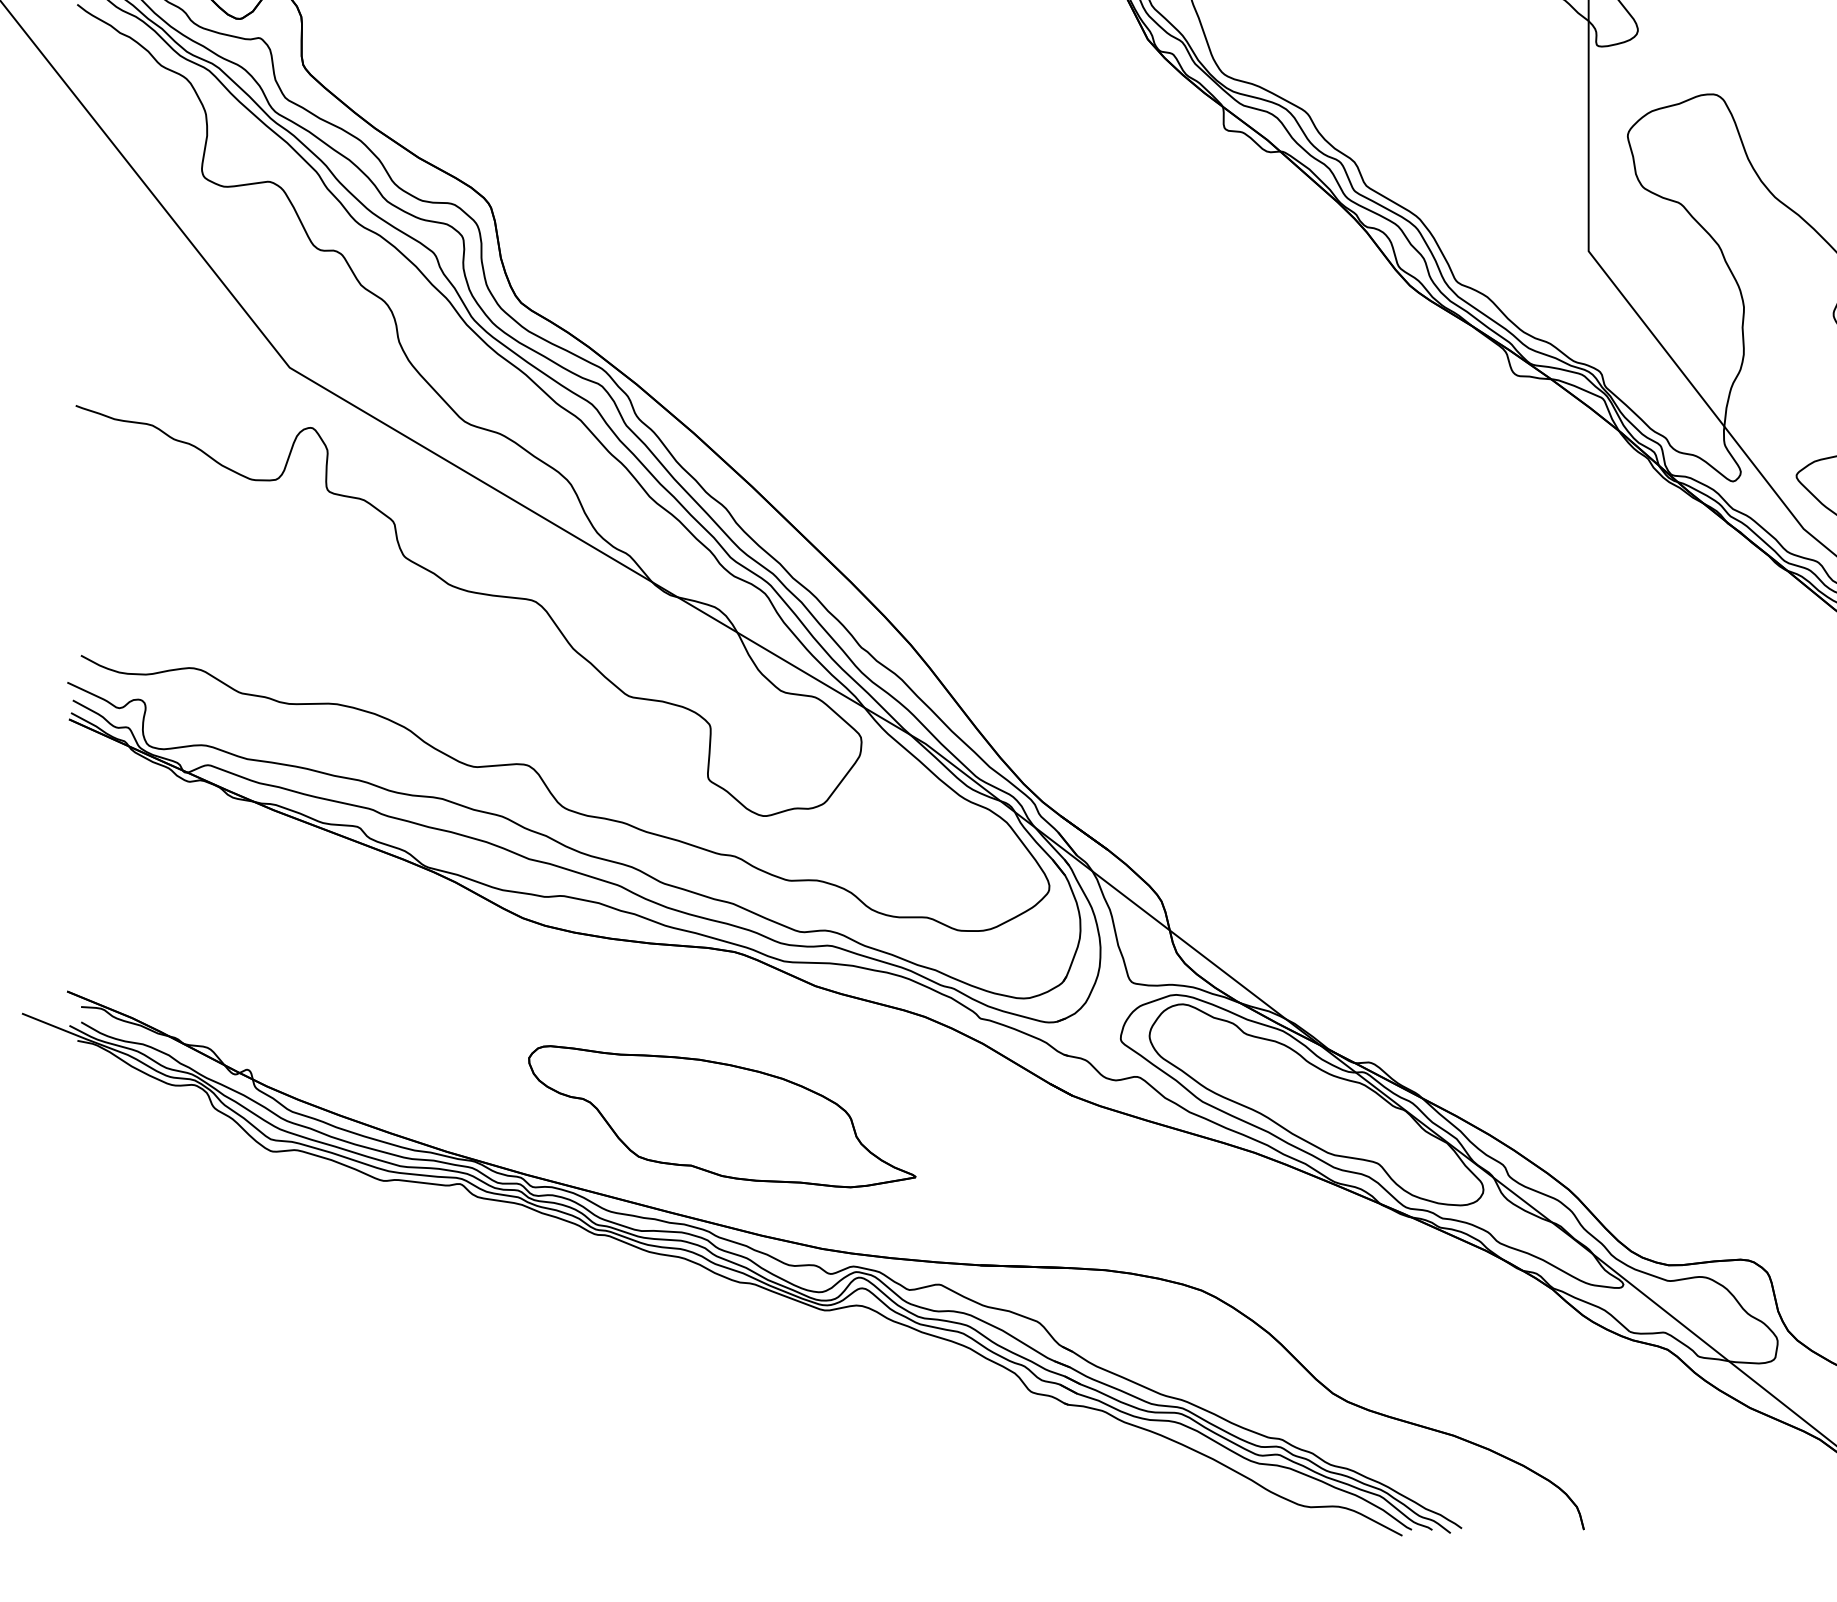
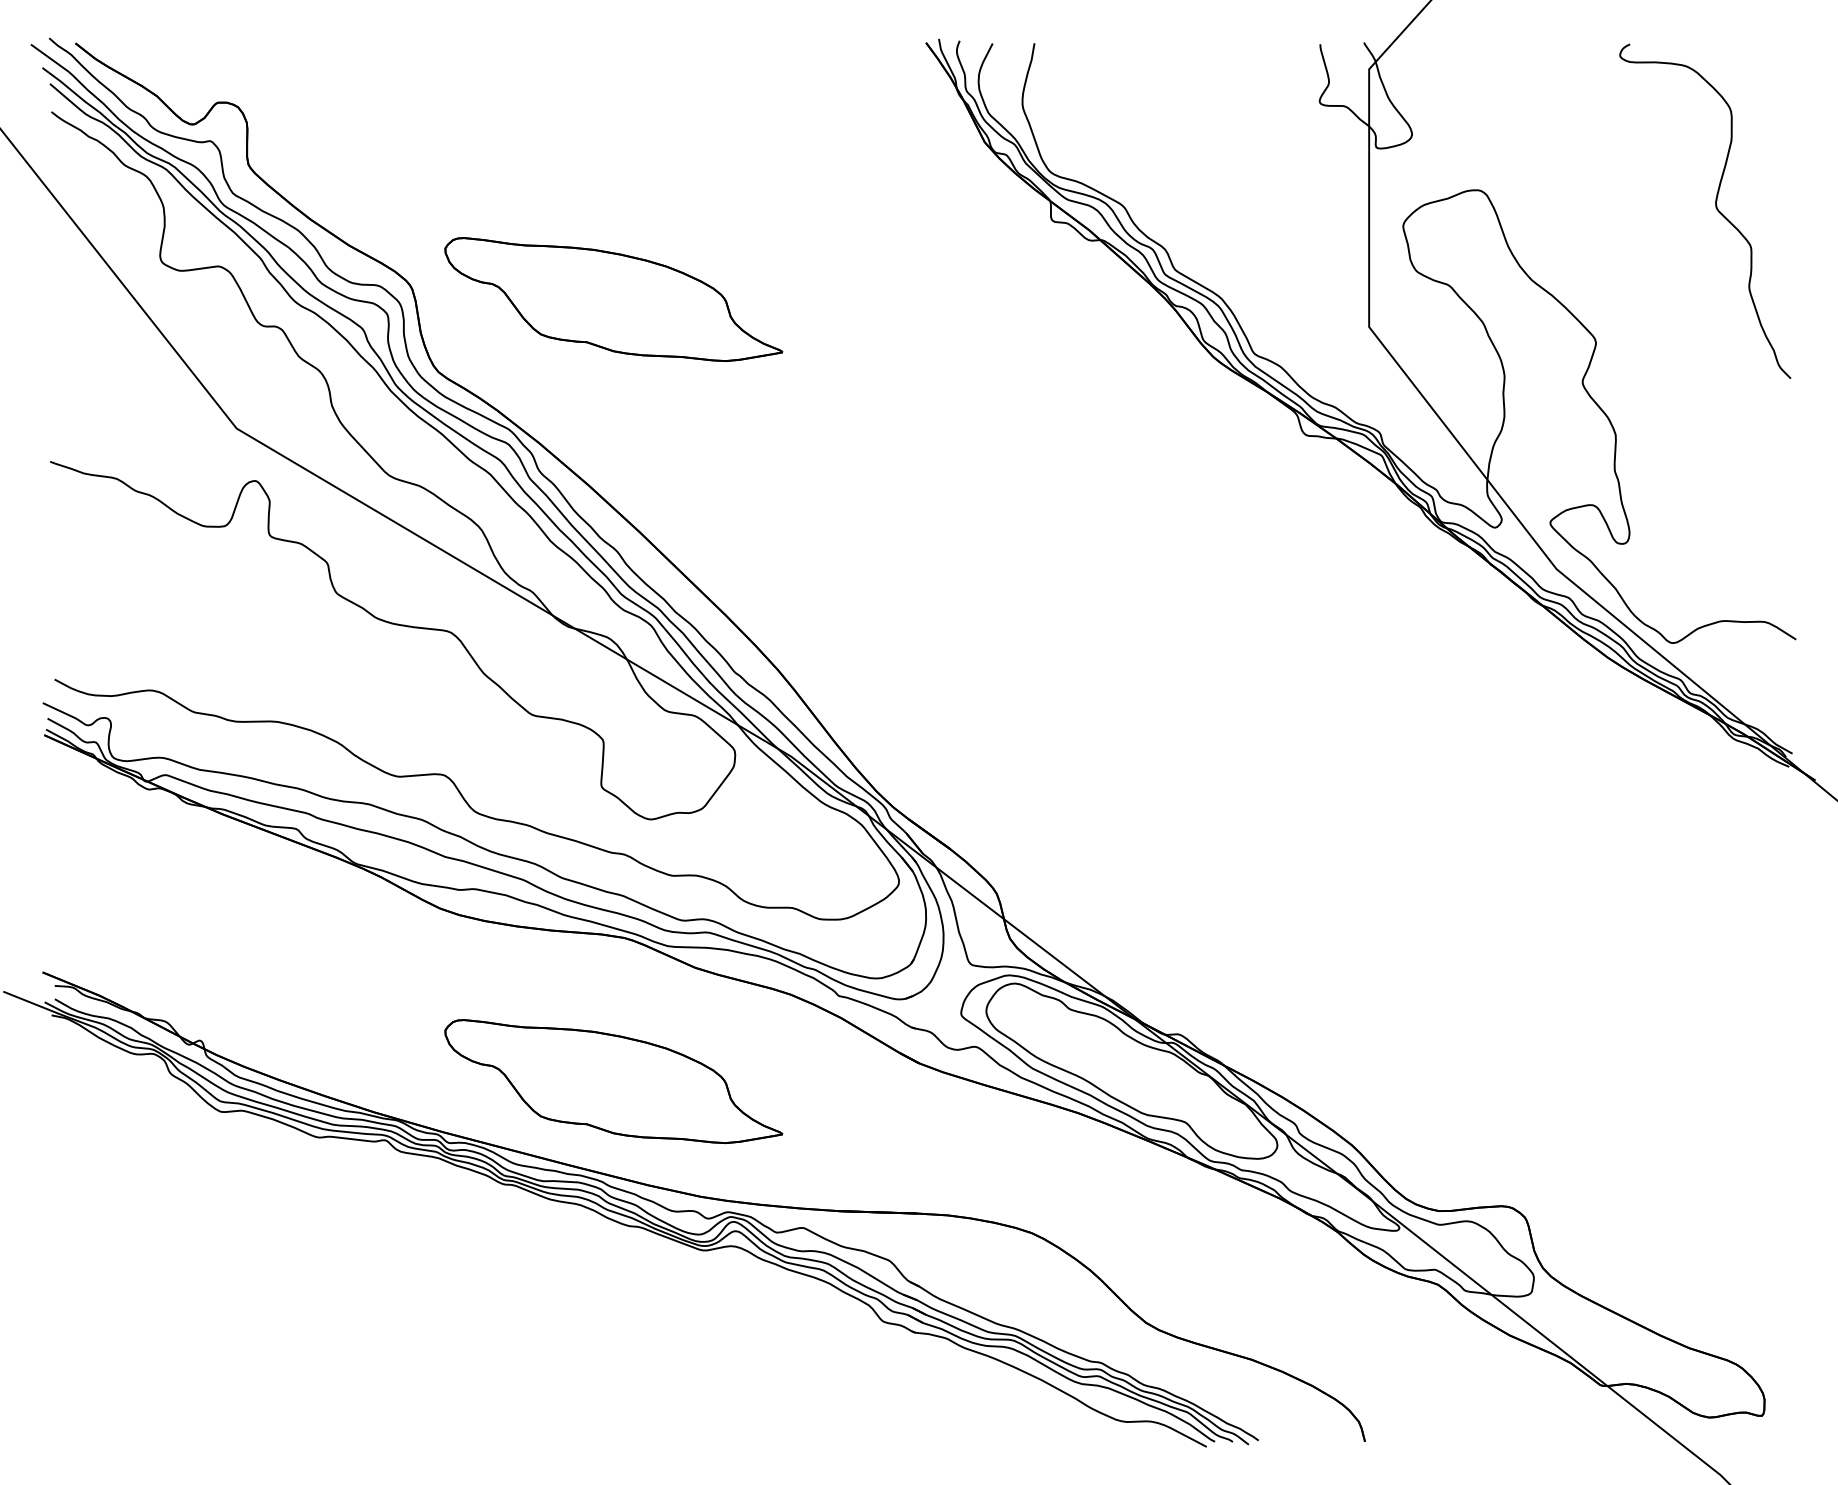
part: (721, 219) -> (613, 299), added

